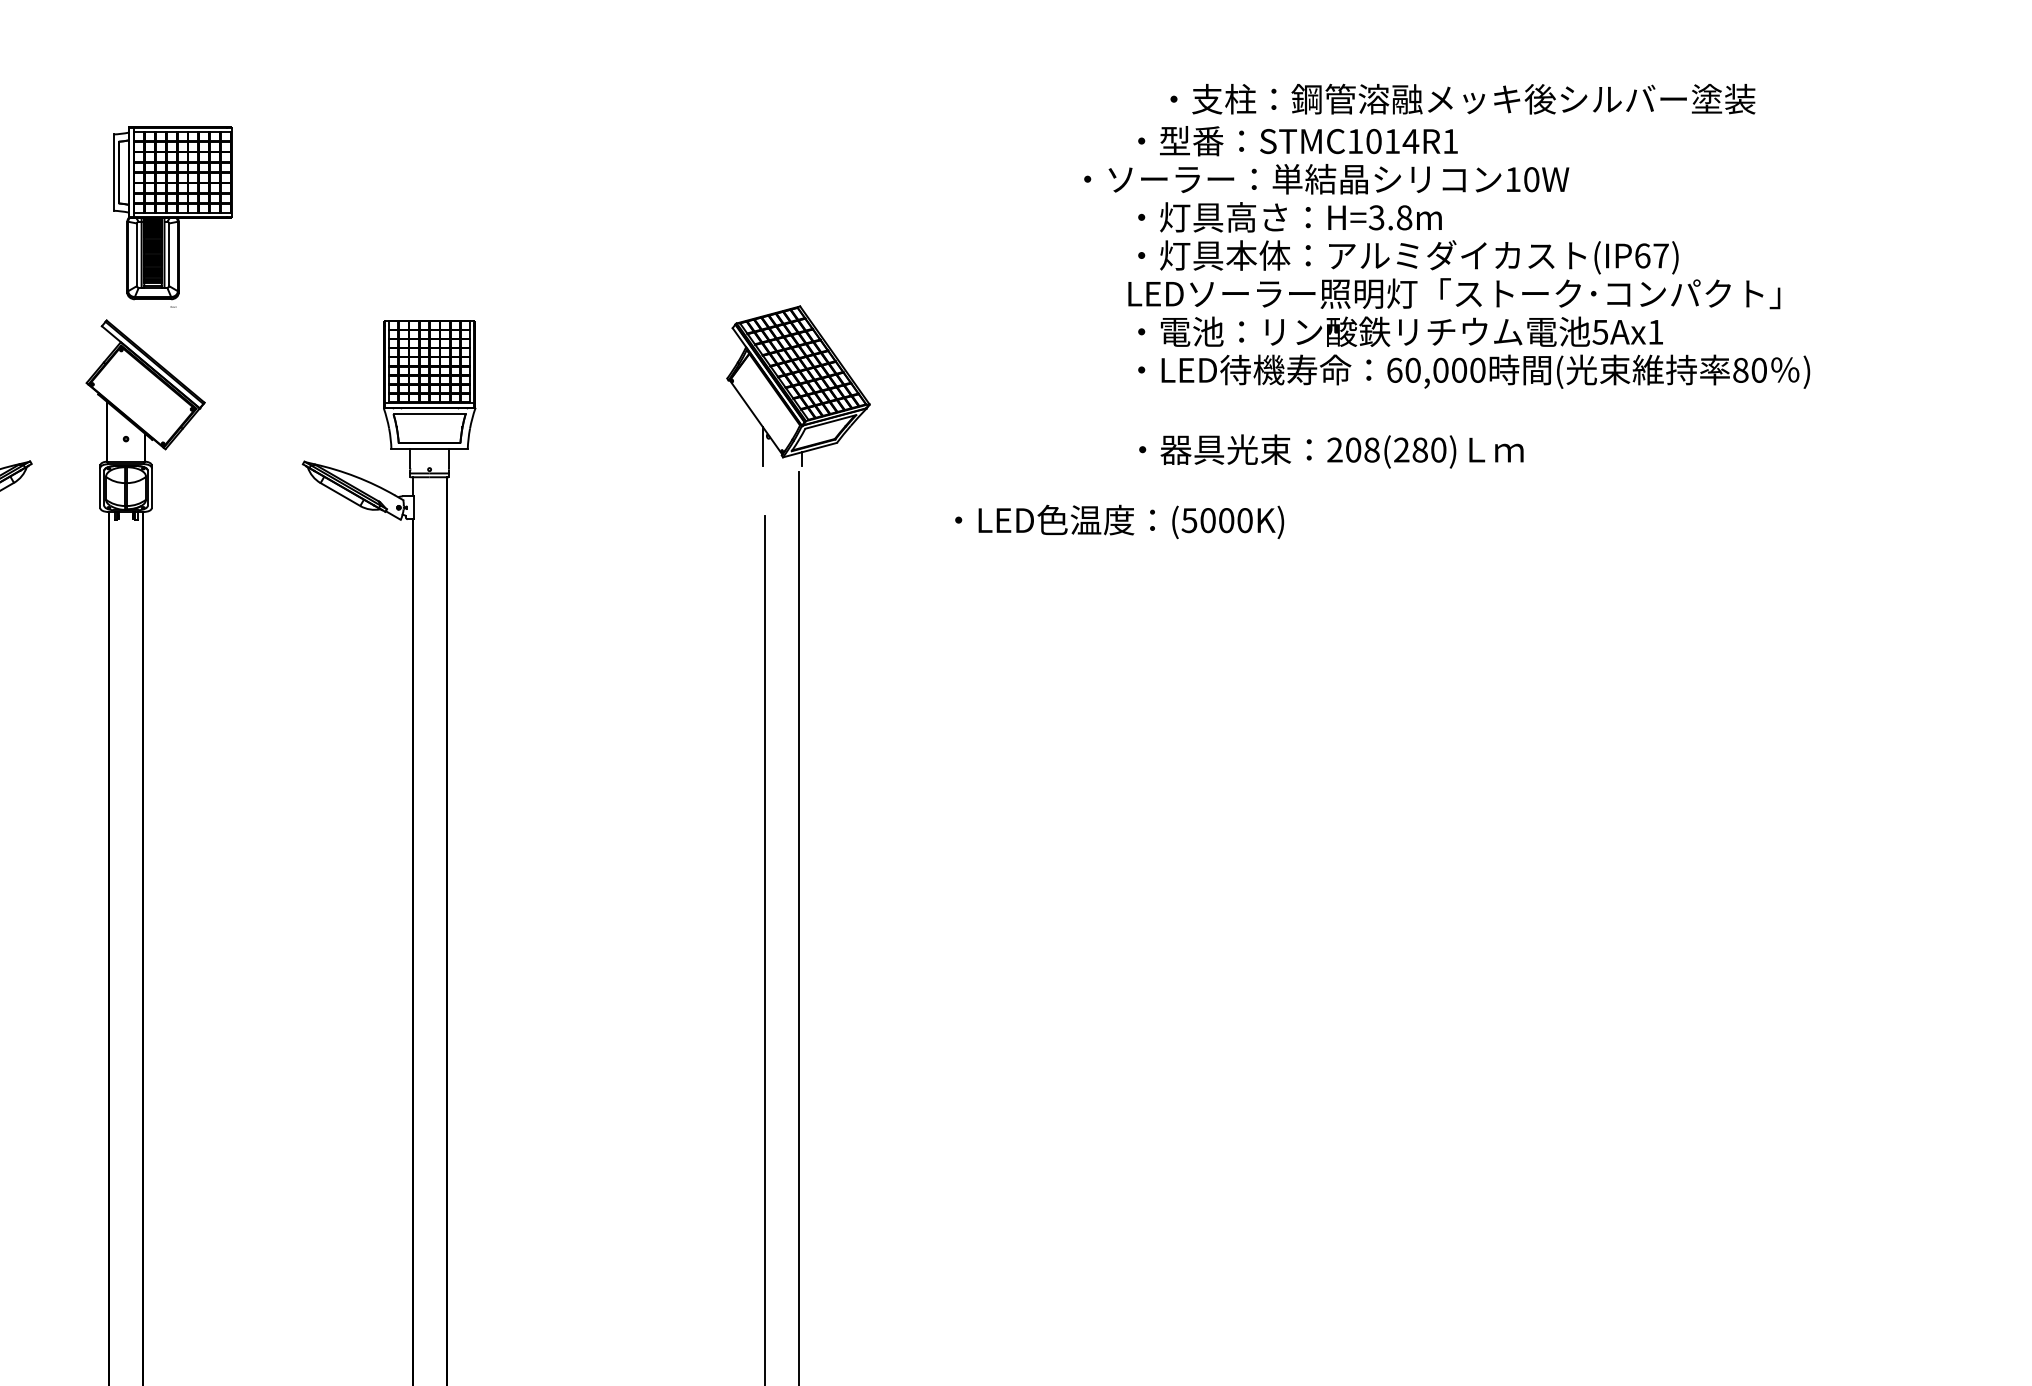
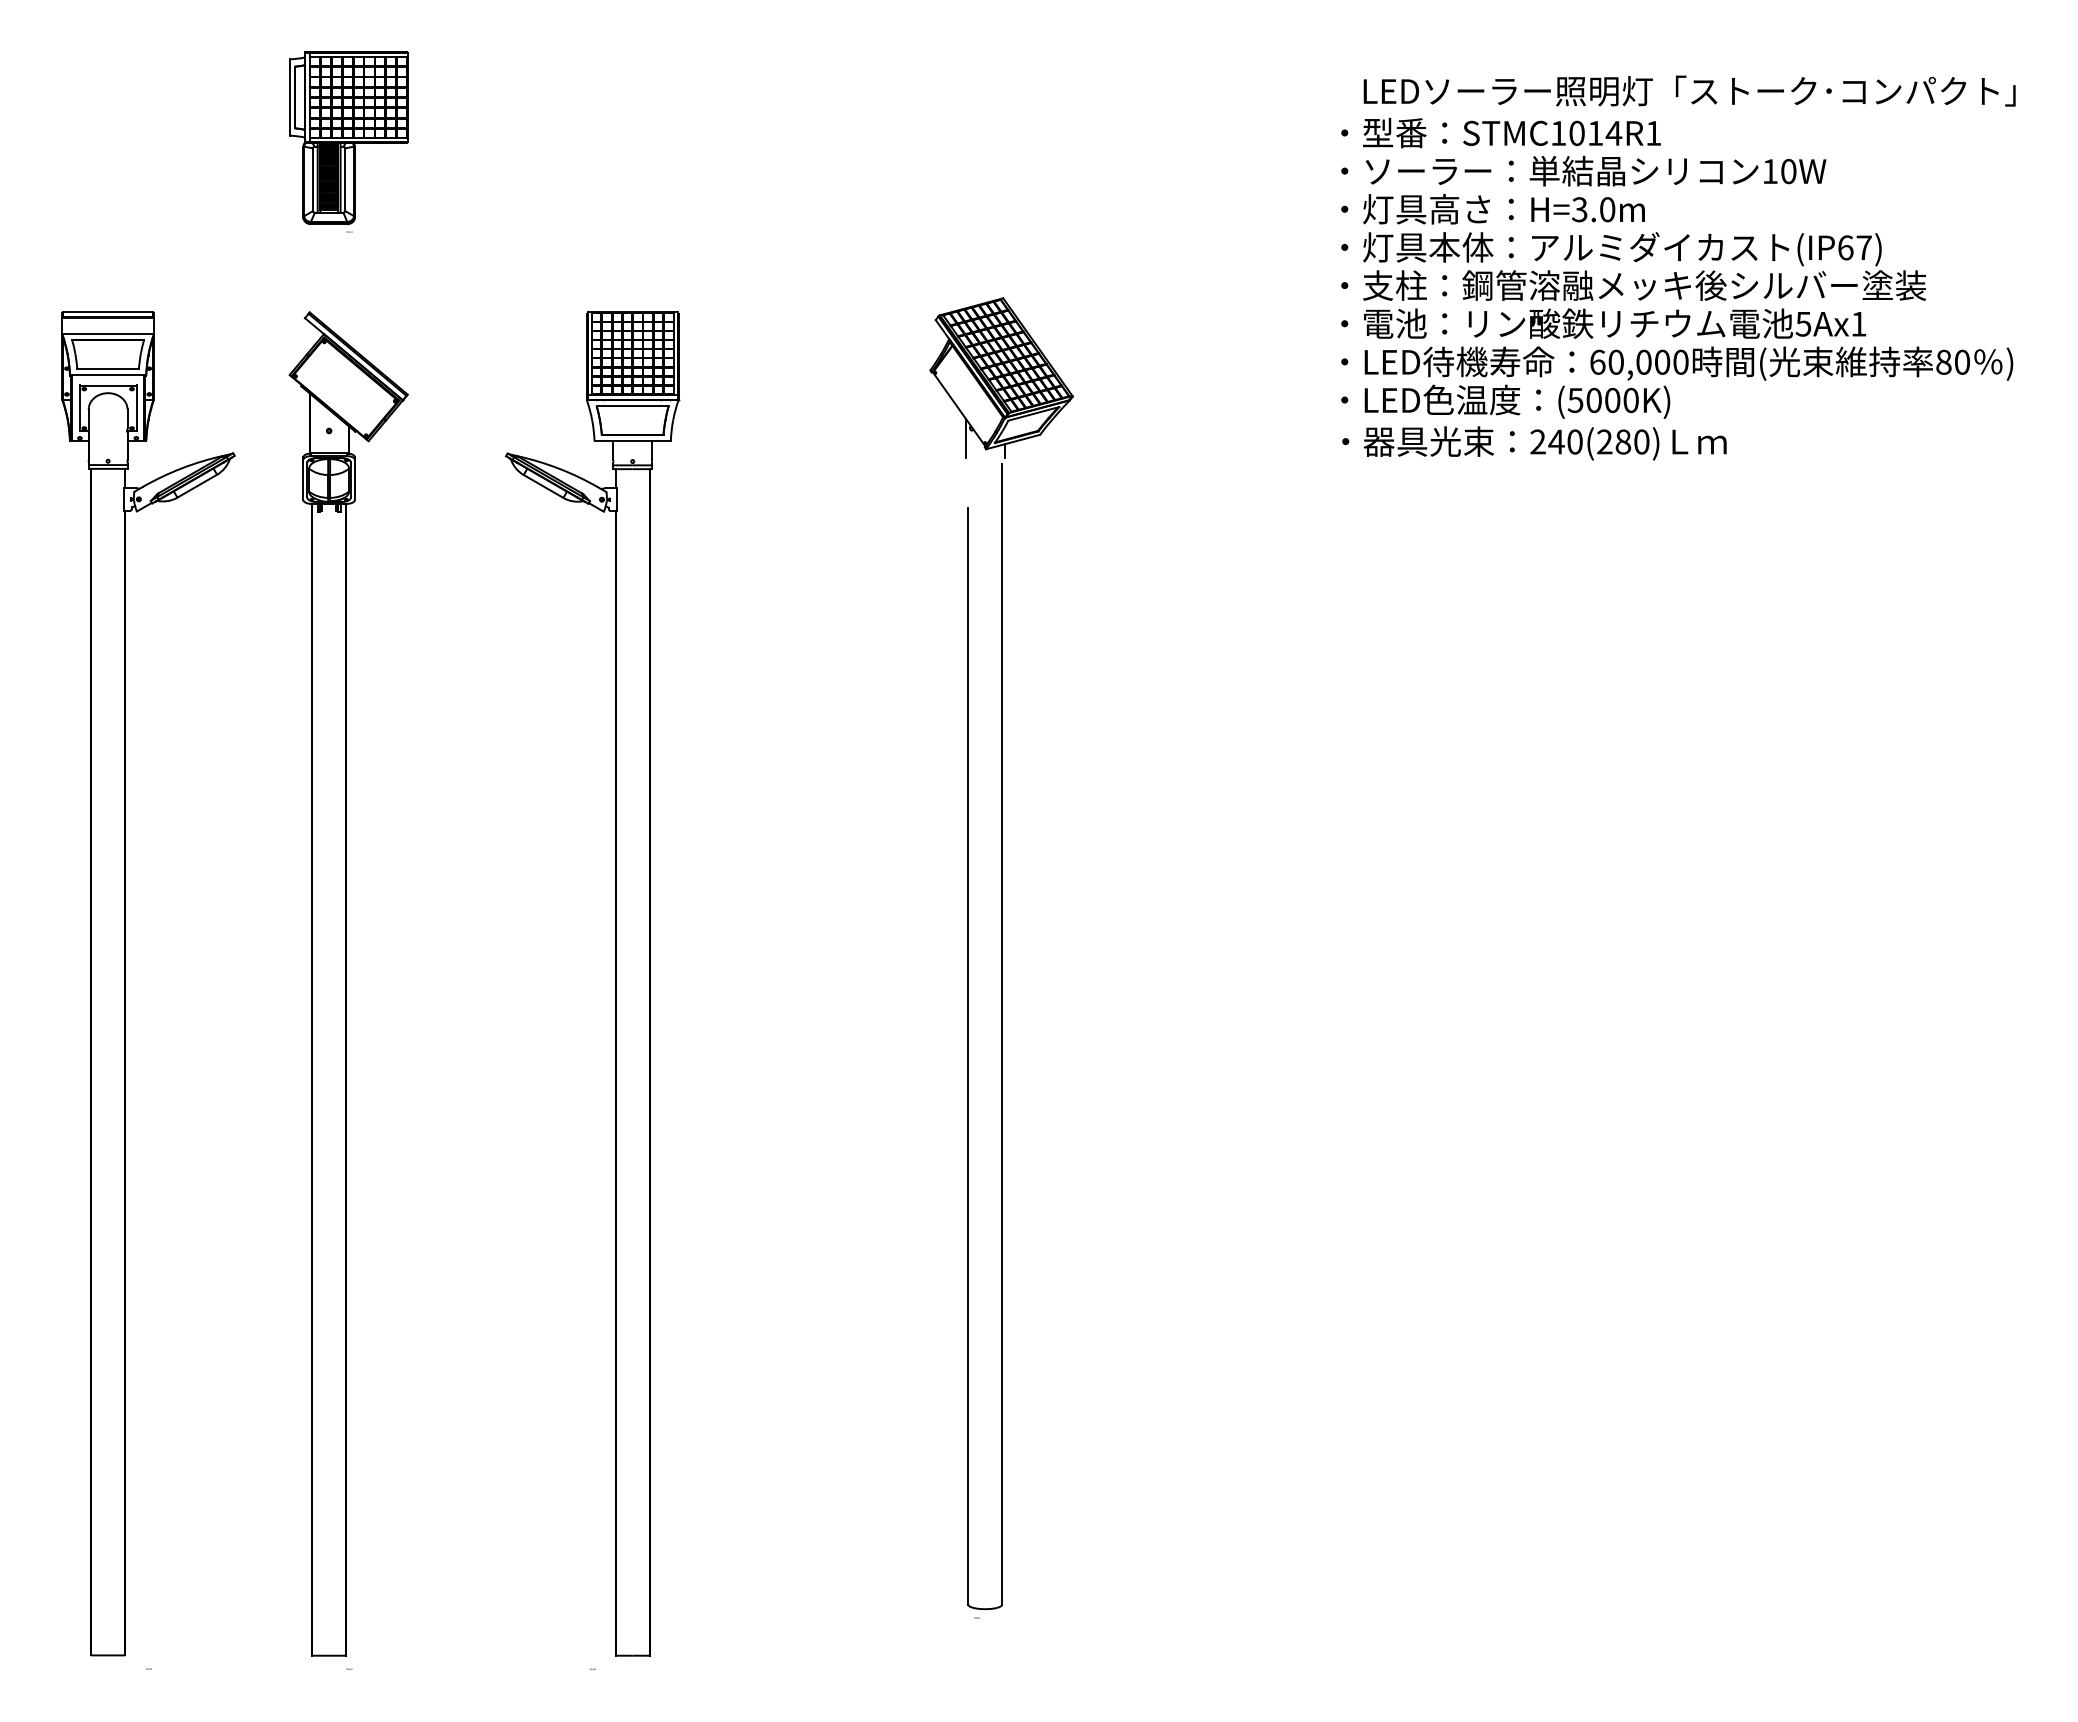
text: (1486, 98) -> (1689, 90), ・支柱：鋼管溶融メッキ後シルバー塗装 -> LEDソーラー照明灯「ストーク･コンパクト」
text: (1326, 178) -> (1583, 170), moved
part: (172, 216) -> (348, 141), moved
text: (1404, 217) -> (1607, 209), H=3.8m -> H=3.0m
text: (1454, 293) -> (1657, 285), LEDソーラー照明灯「ストーク･コンパクト」 -> ・支柱：鋼管溶融メッキ後シルバー塗装
text: (1362, 449) -> (1565, 441), 208(280) -> 240(280)
text: (1119, 521) -> (1505, 401), moved

